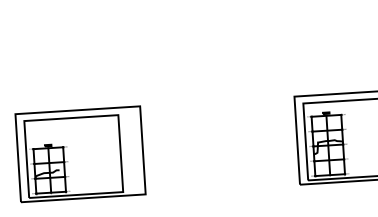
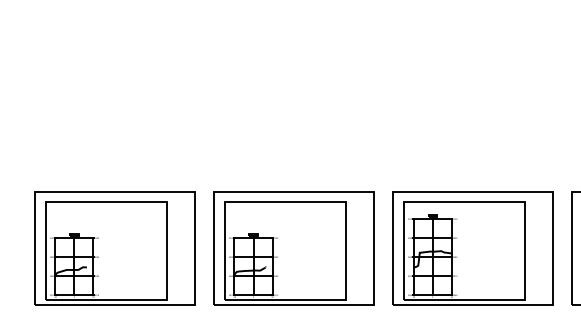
part: (219, 145) -> (293, 248), added

